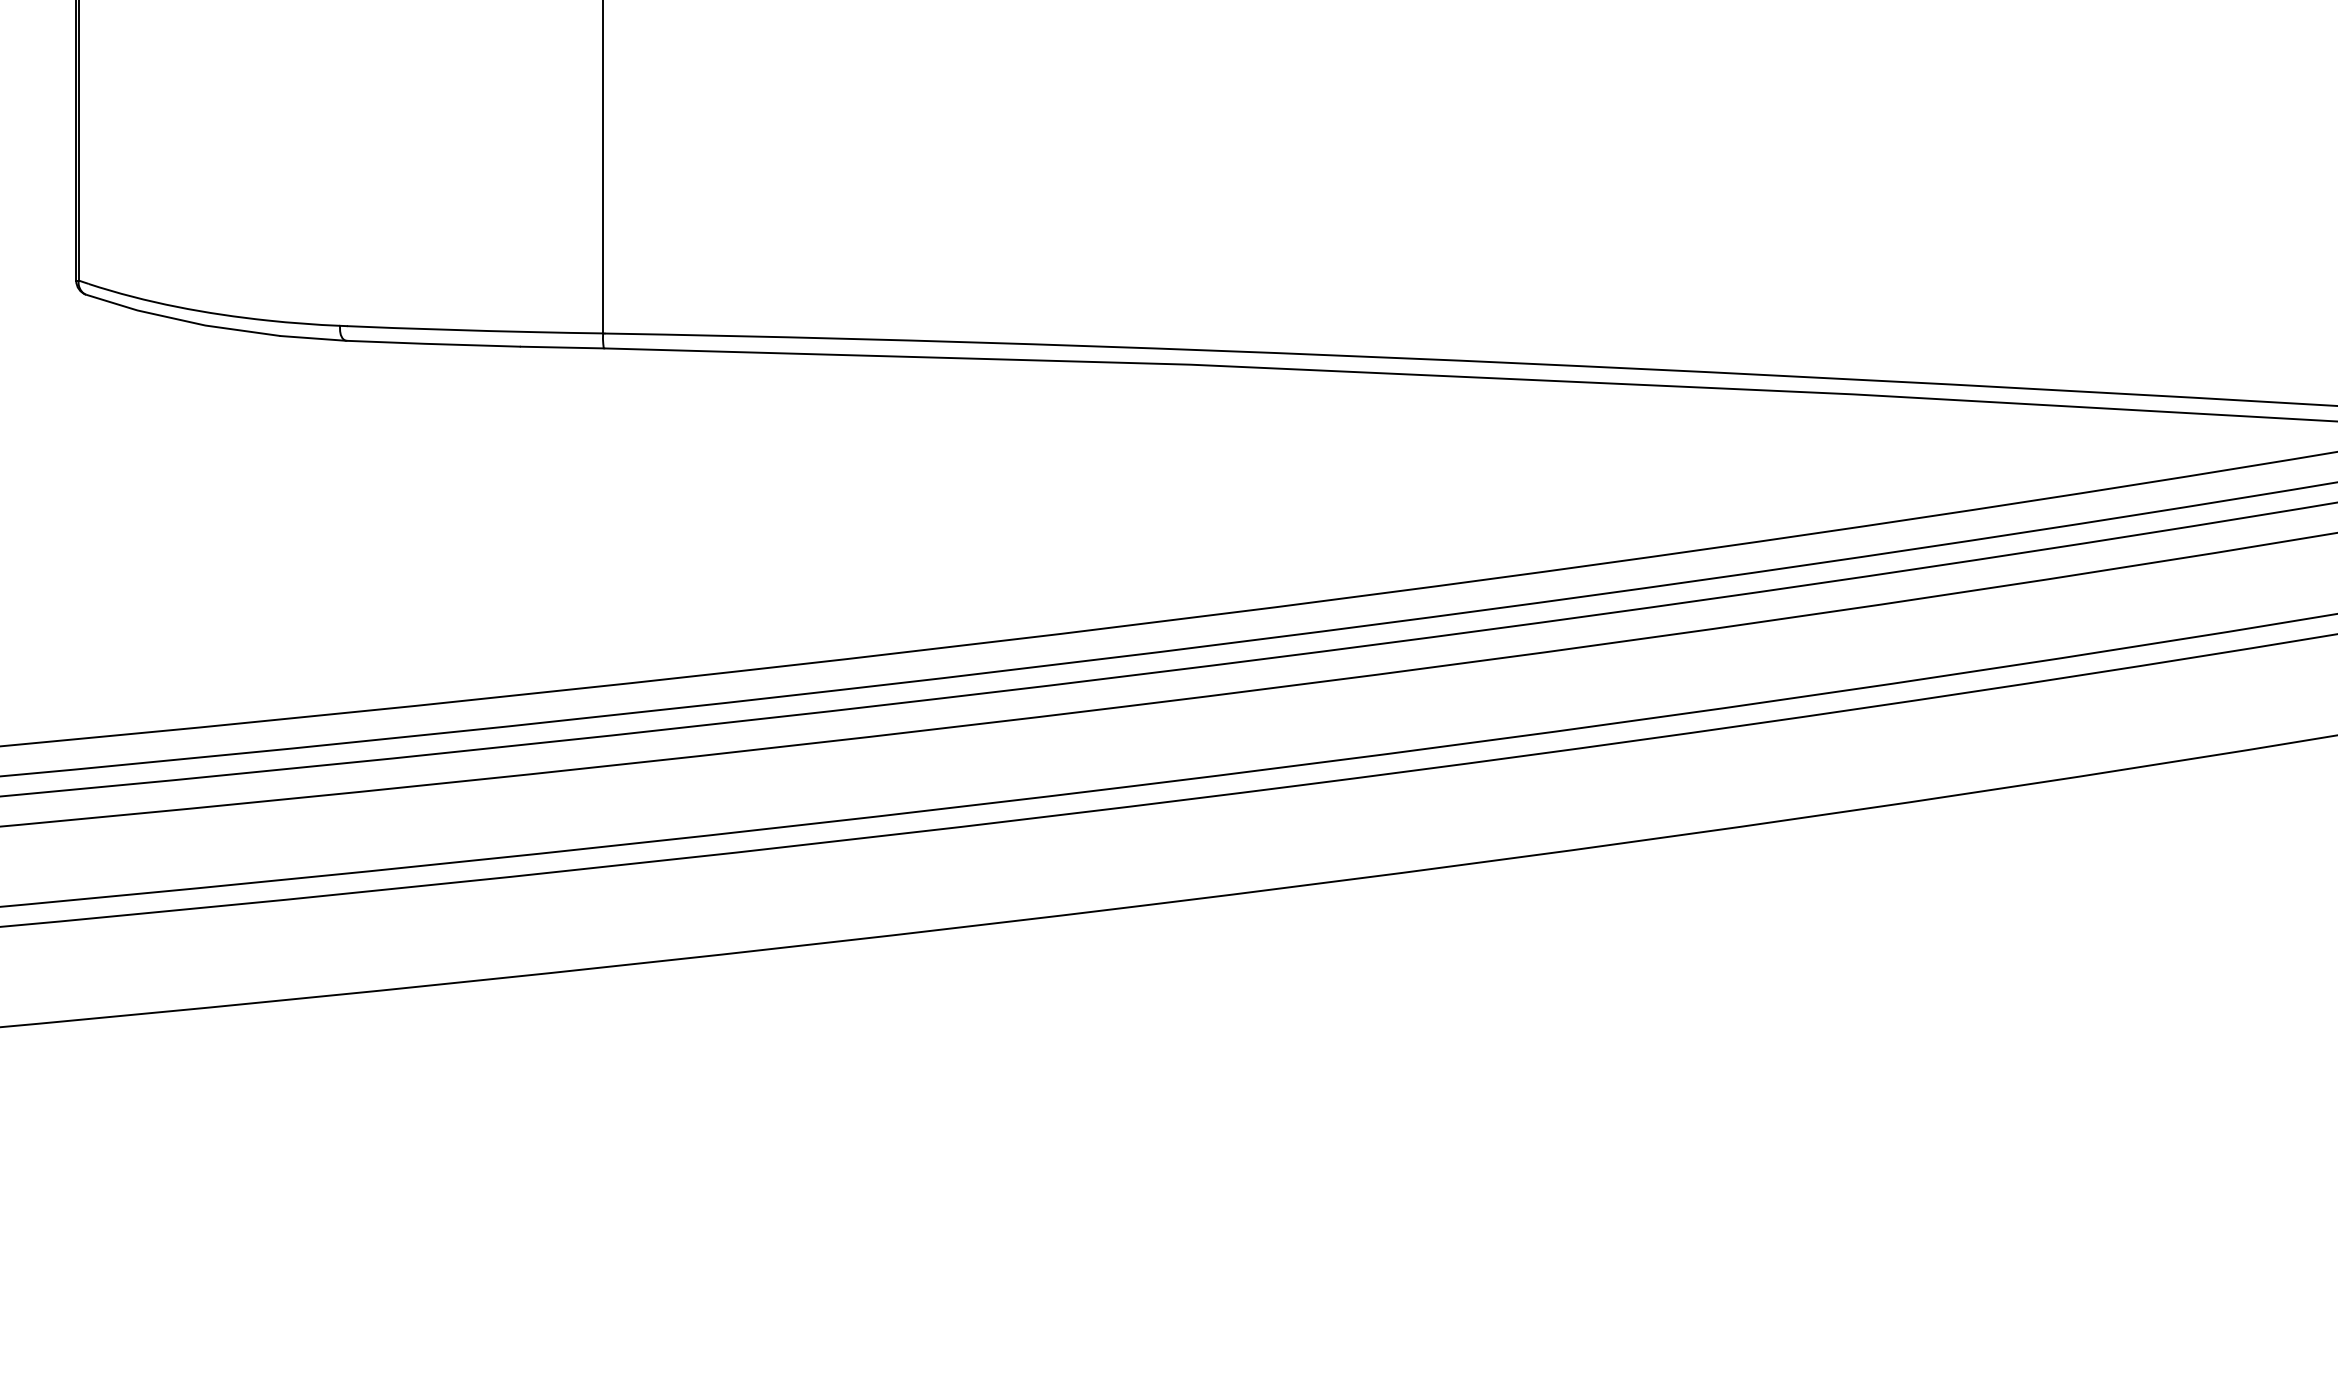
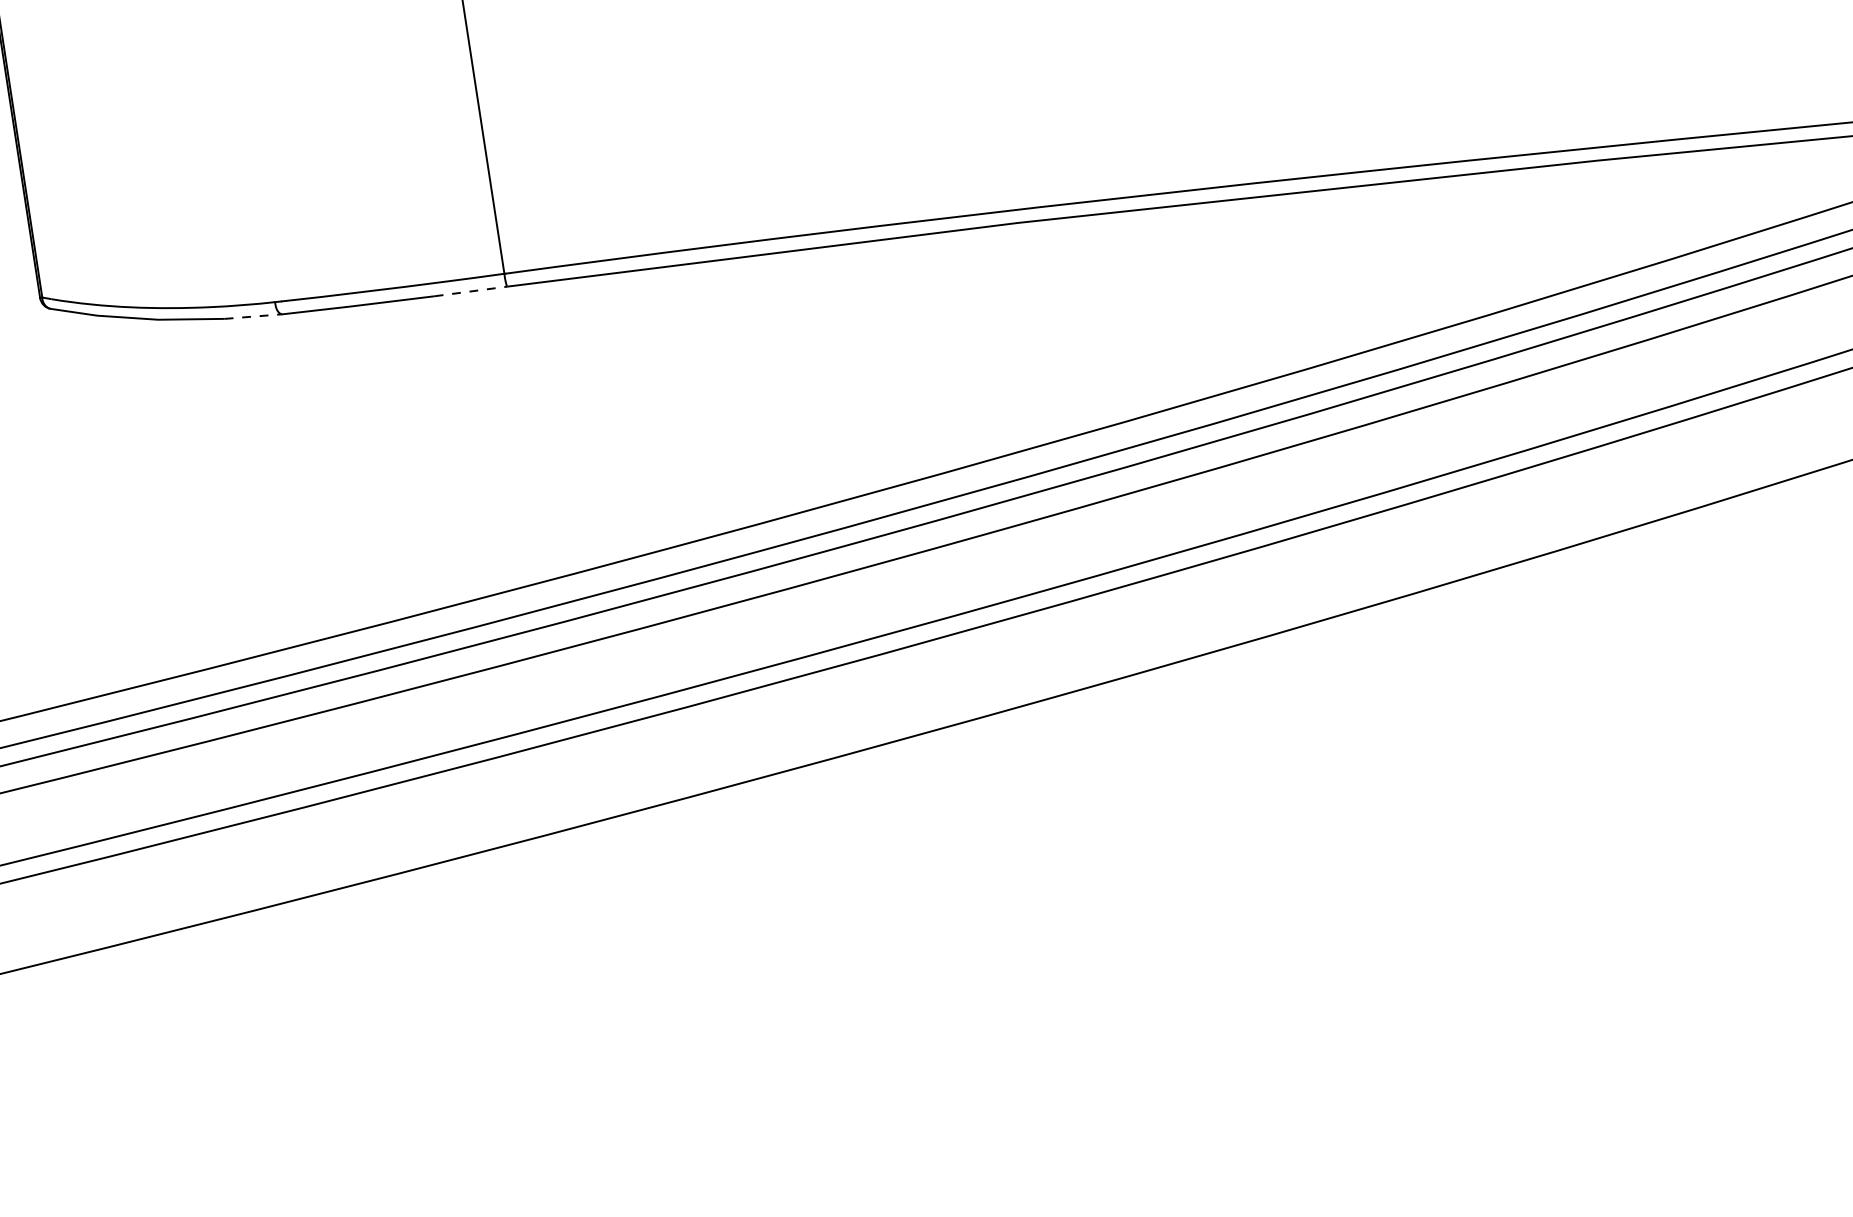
line: (313, 338) -> (253, 316), solid -> dashed
line: (562, 347) -> (471, 291), solid -> dashed

